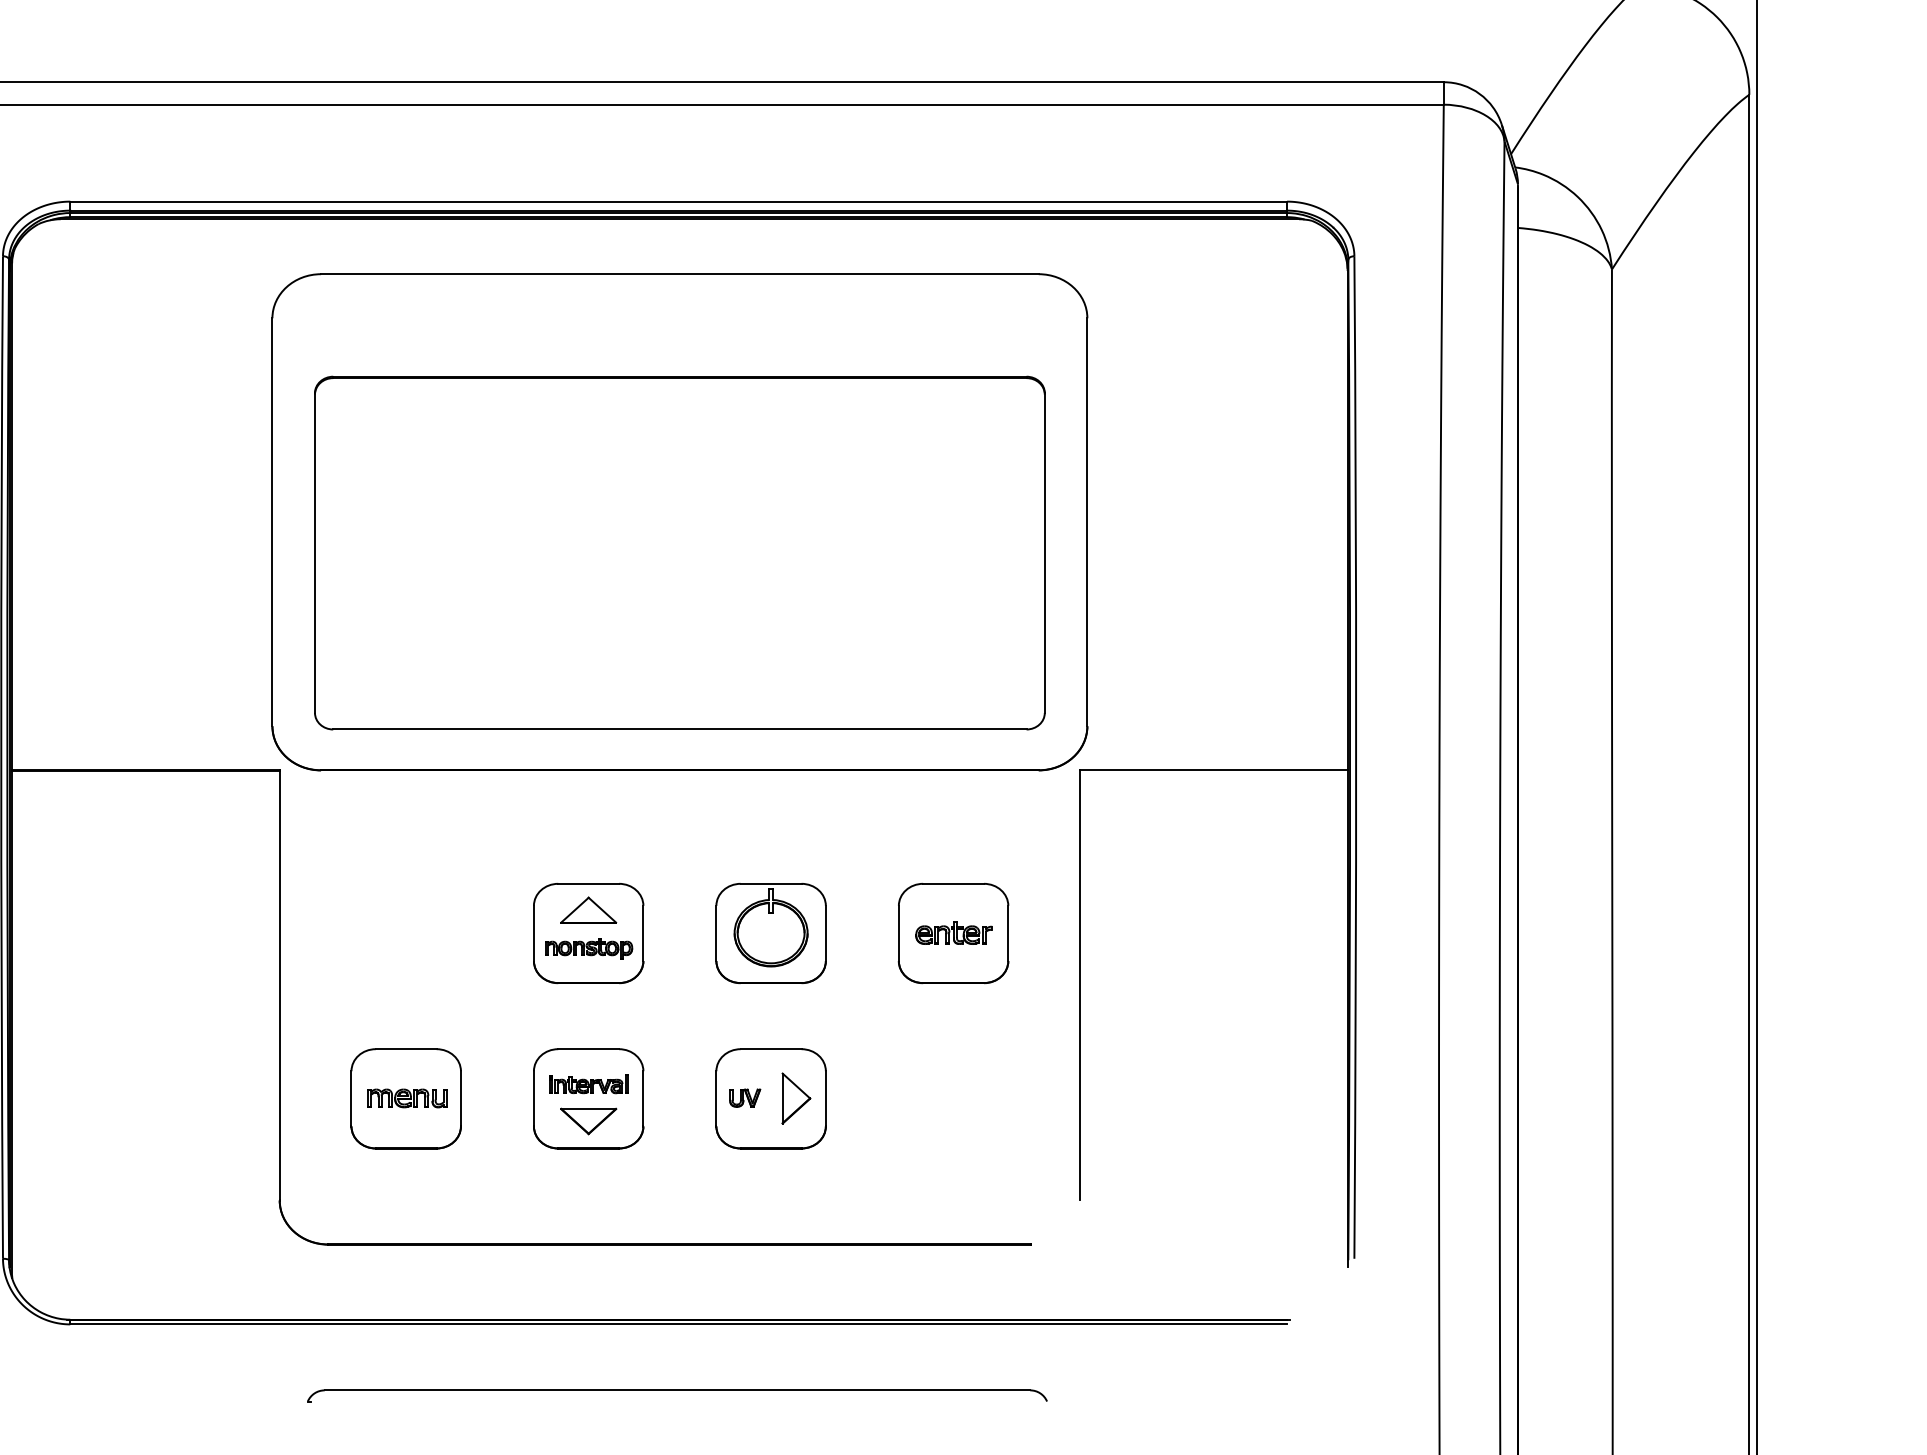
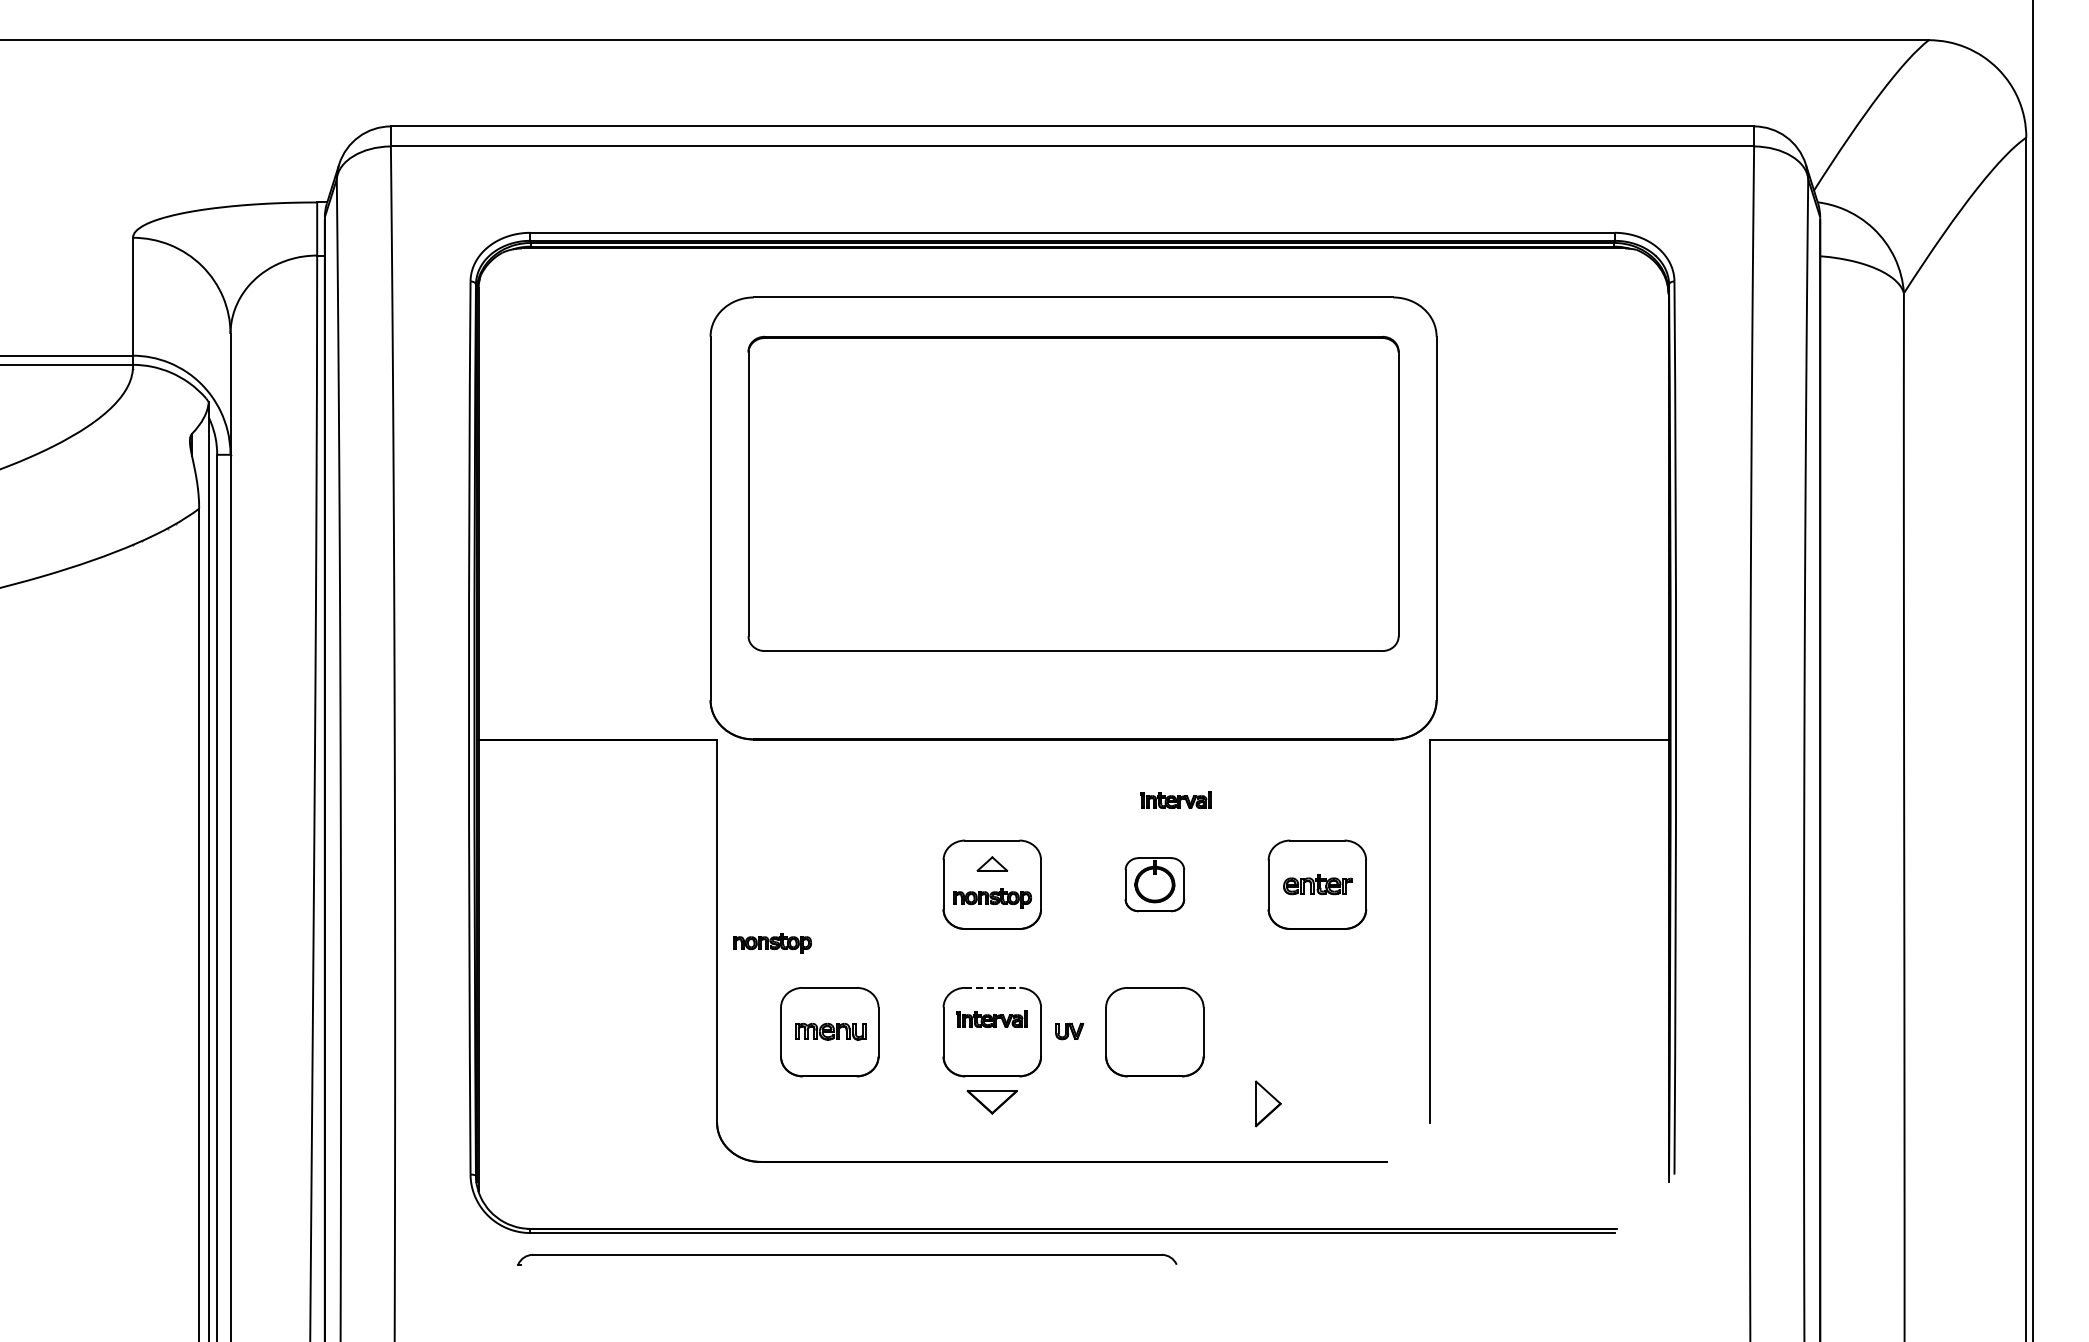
part: (679, 552) -> (1073, 493), moved
part: (794, 837) -> (1175, 799), added
part: (588, 909) -> (992, 863), size x0.6
part: (770, 933) -> (1154, 884), size x0.6
part: (341, 999) -> (772, 943), added
line: (588, 1048) -> (992, 987), solid -> dashed
part: (744, 1098) -> (1069, 1031), moved
part: (796, 1098) -> (1268, 1103), moved
part: (587, 1121) -> (991, 1102), moved
part: (677, 1395) -> (847, 1259), moved

